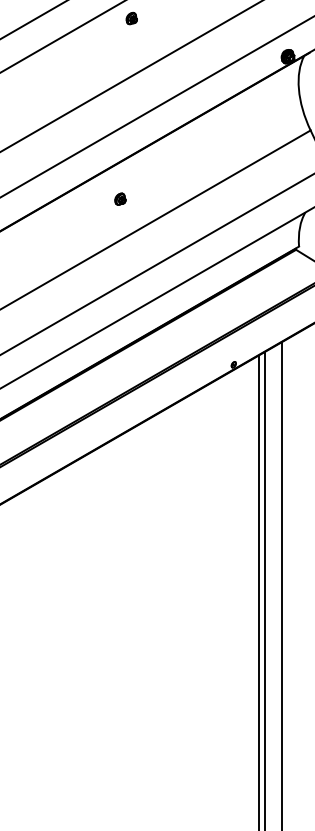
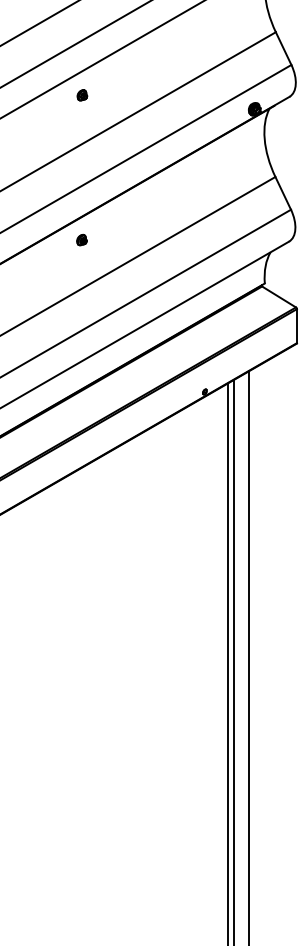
part: (131, 18) -> (82, 95), moved
part: (119, 198) -> (81, 239), moved

